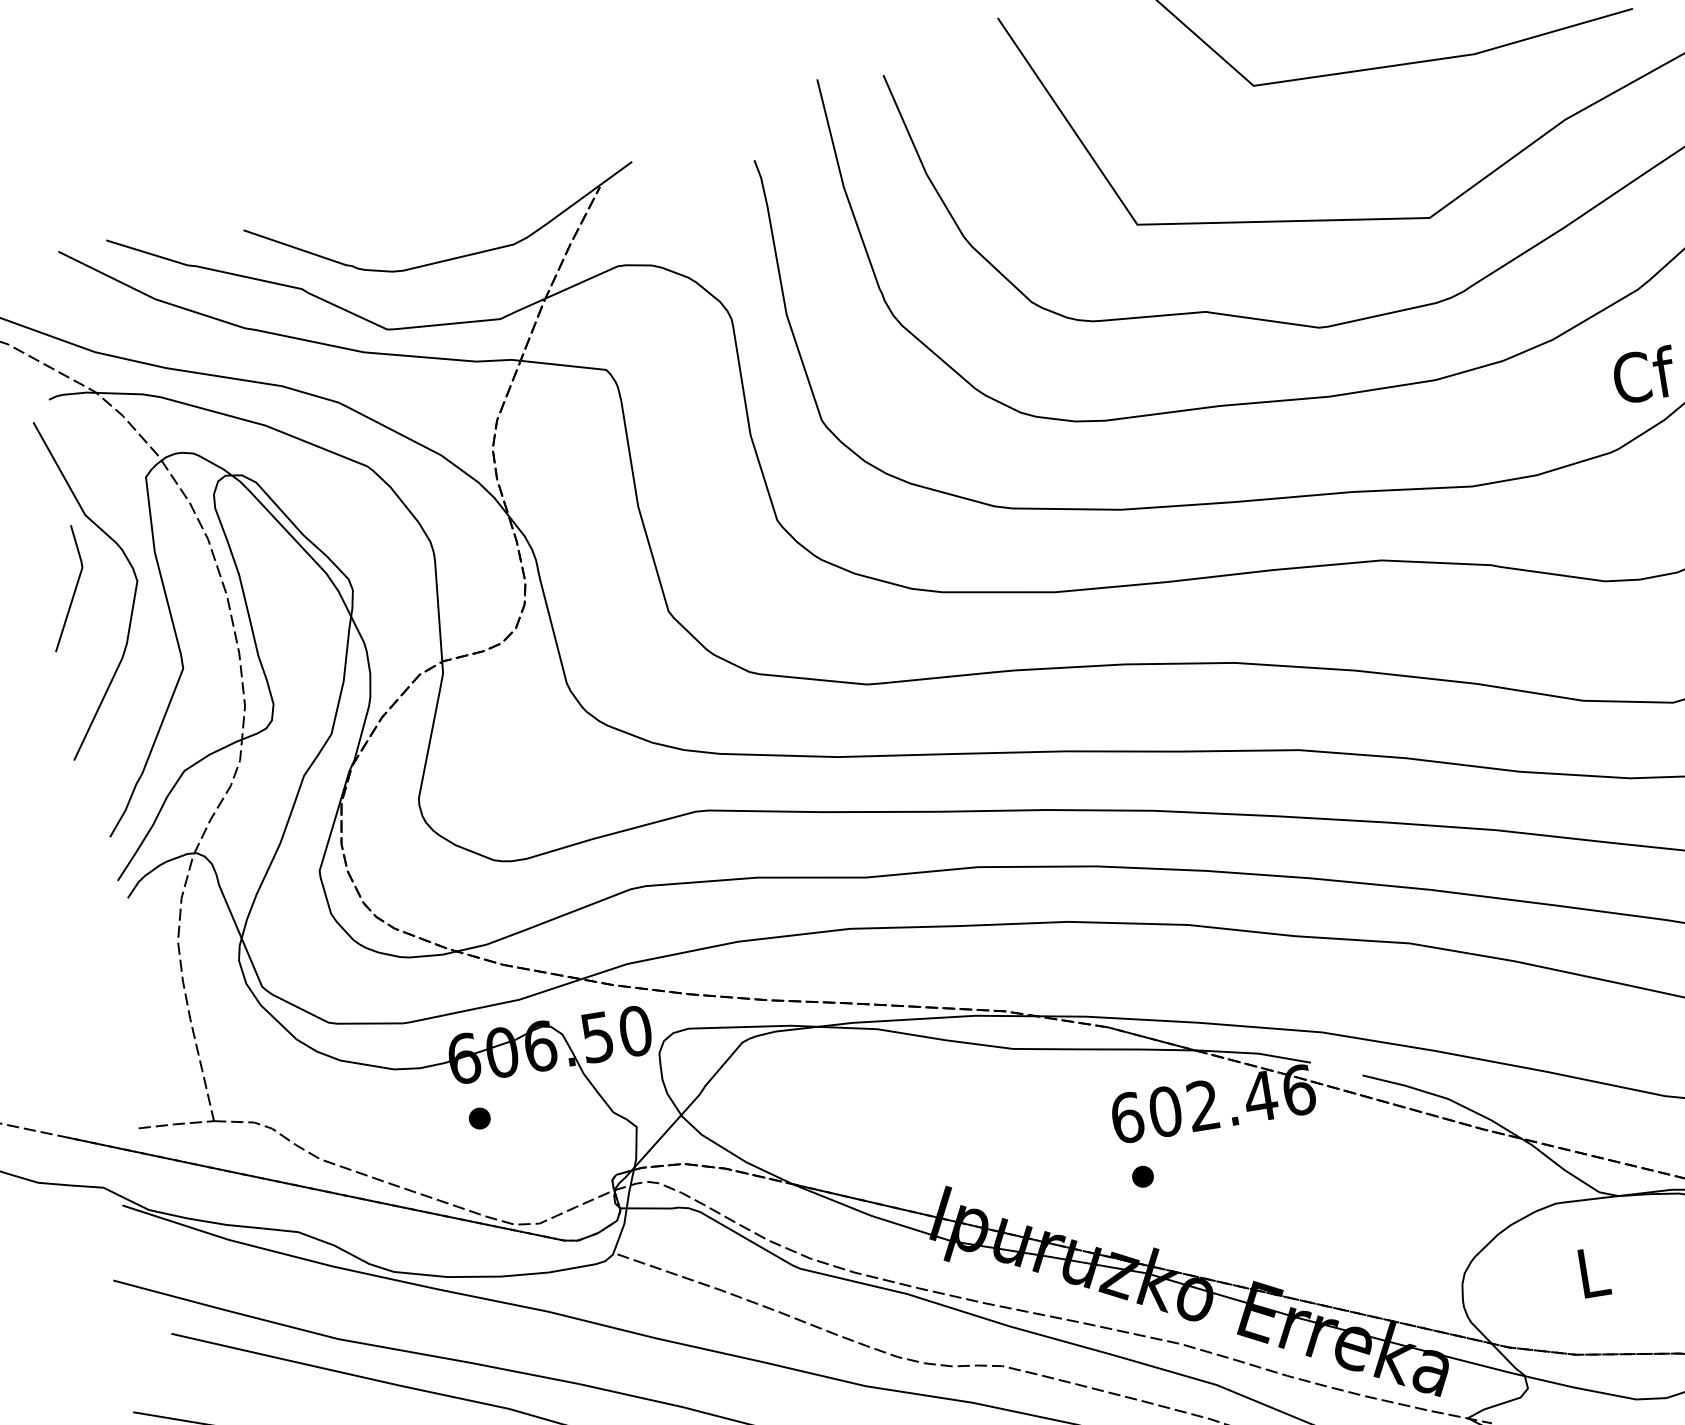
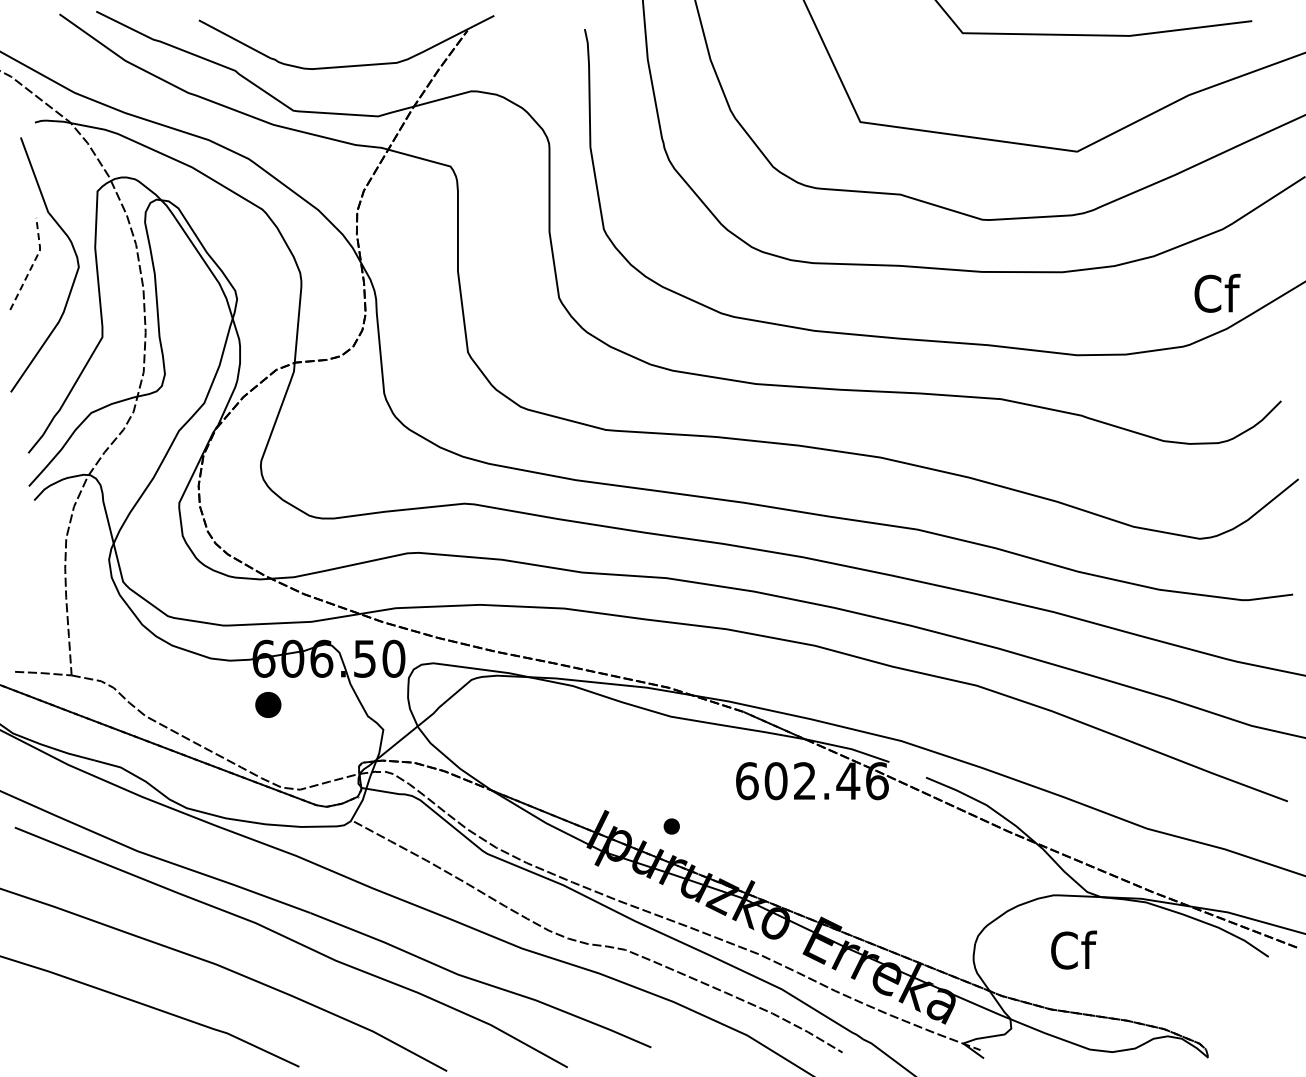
line: (76, 585) -> (33, 263), solid -> dashed
part: (479, 1117) -> (268, 704), size x1.6
part: (1142, 1176) -> (671, 826), moved
text: (1594, 1270) -> (1074, 949), L -> Cf

